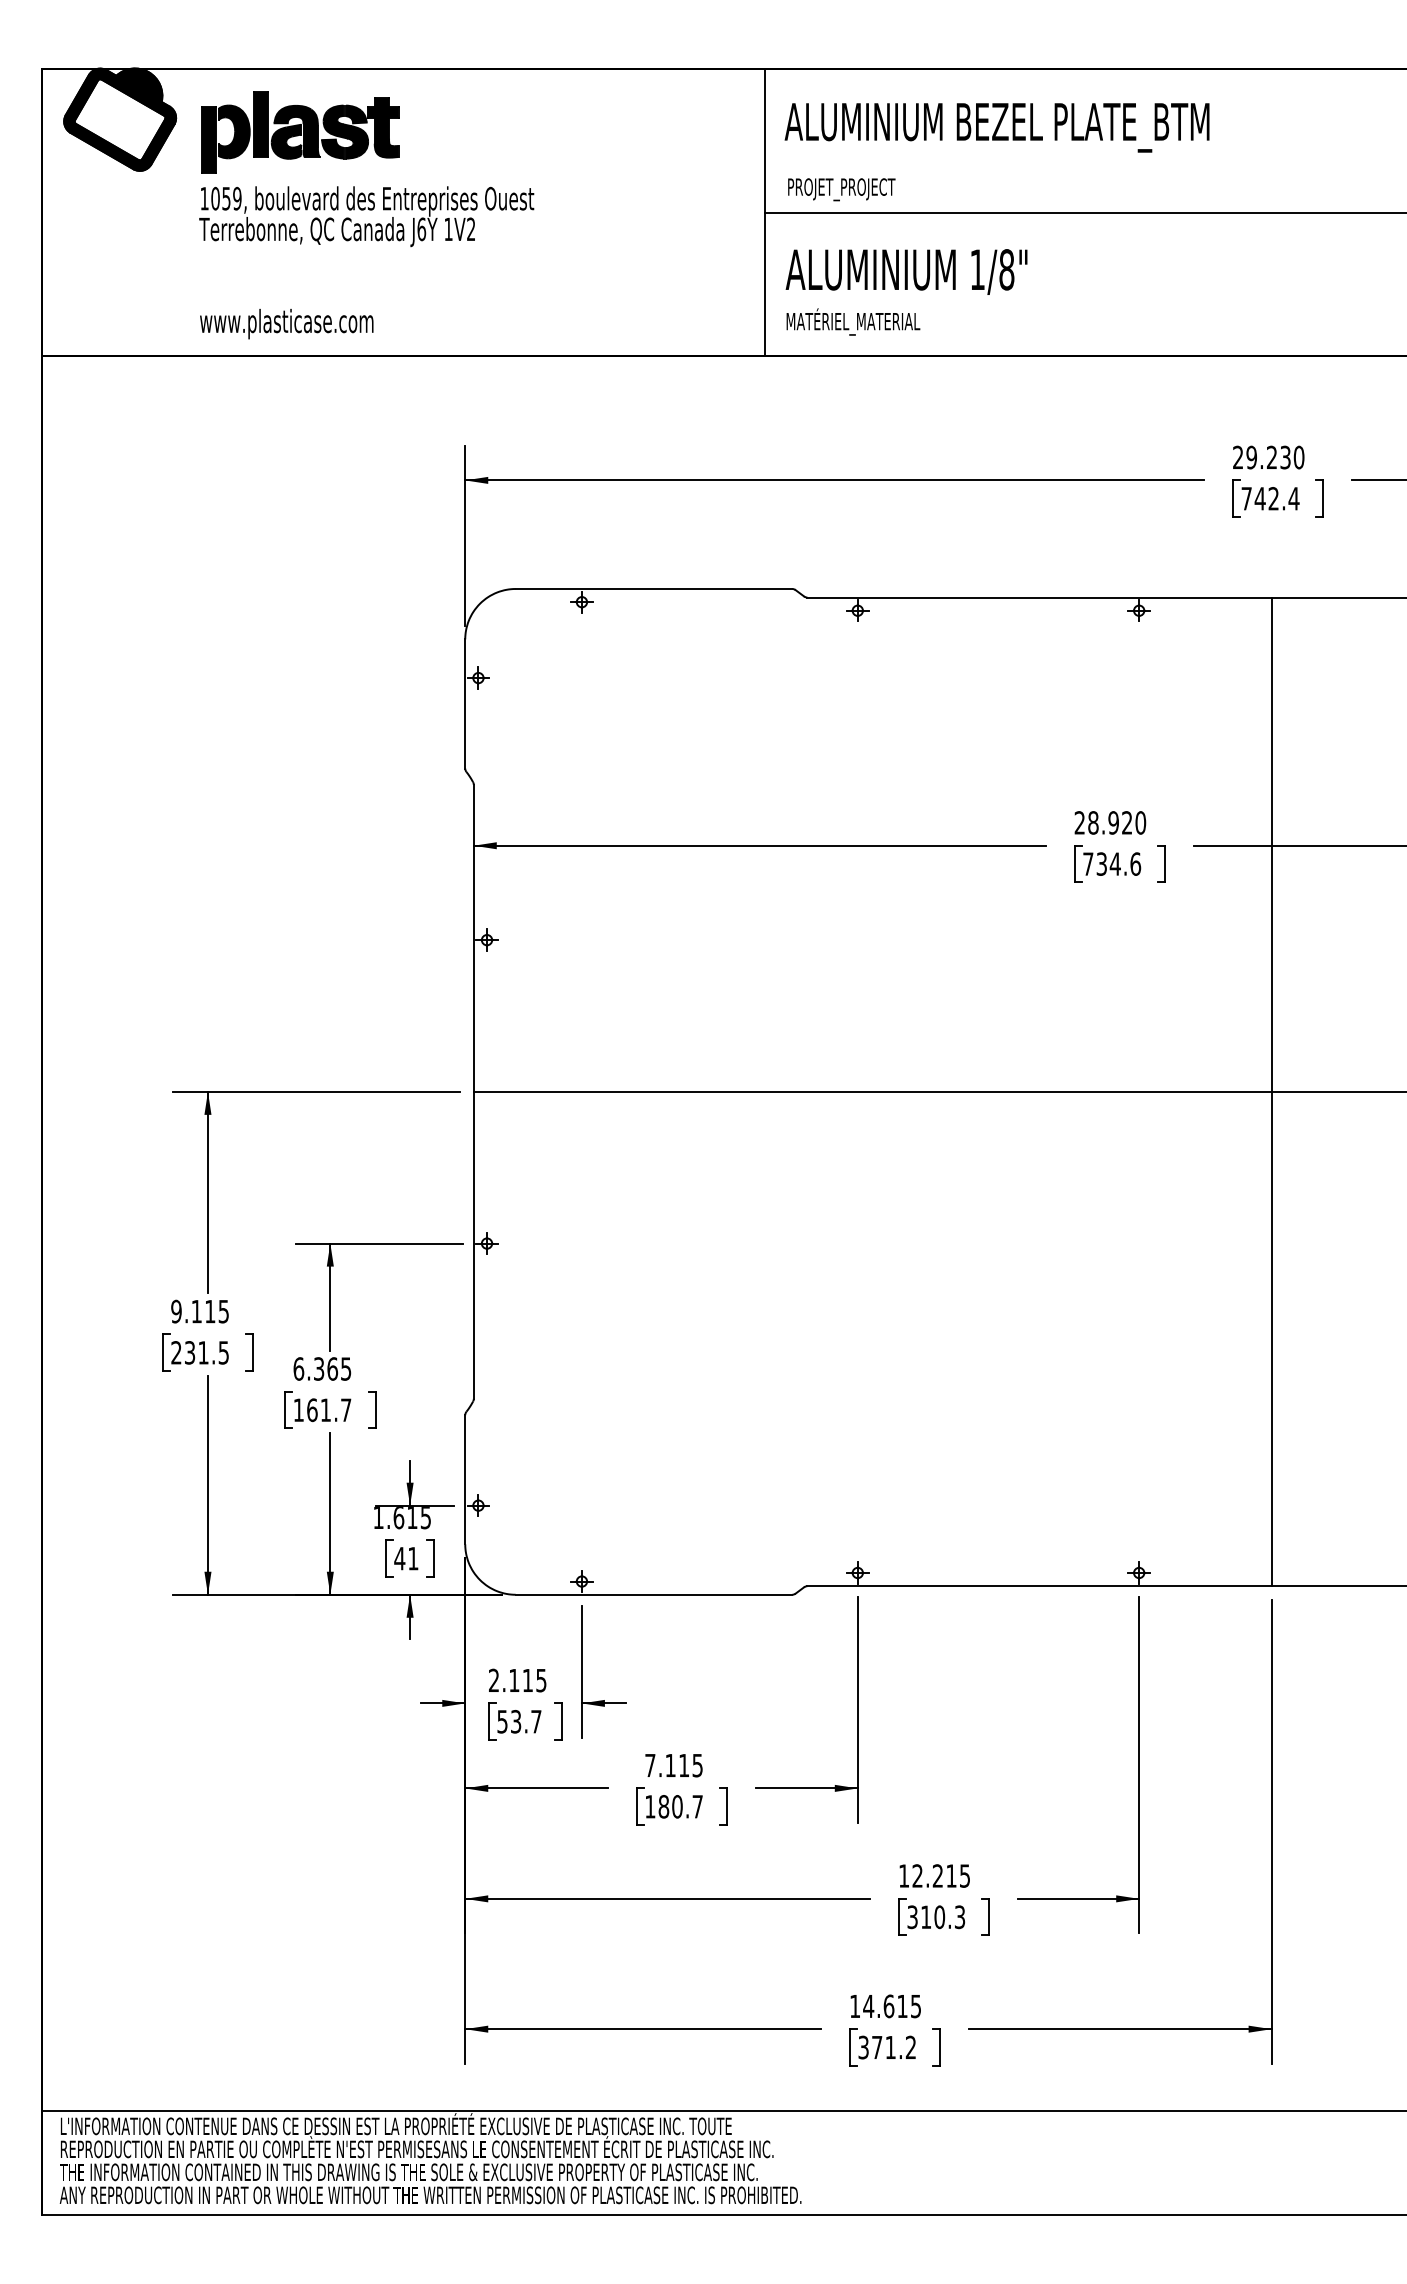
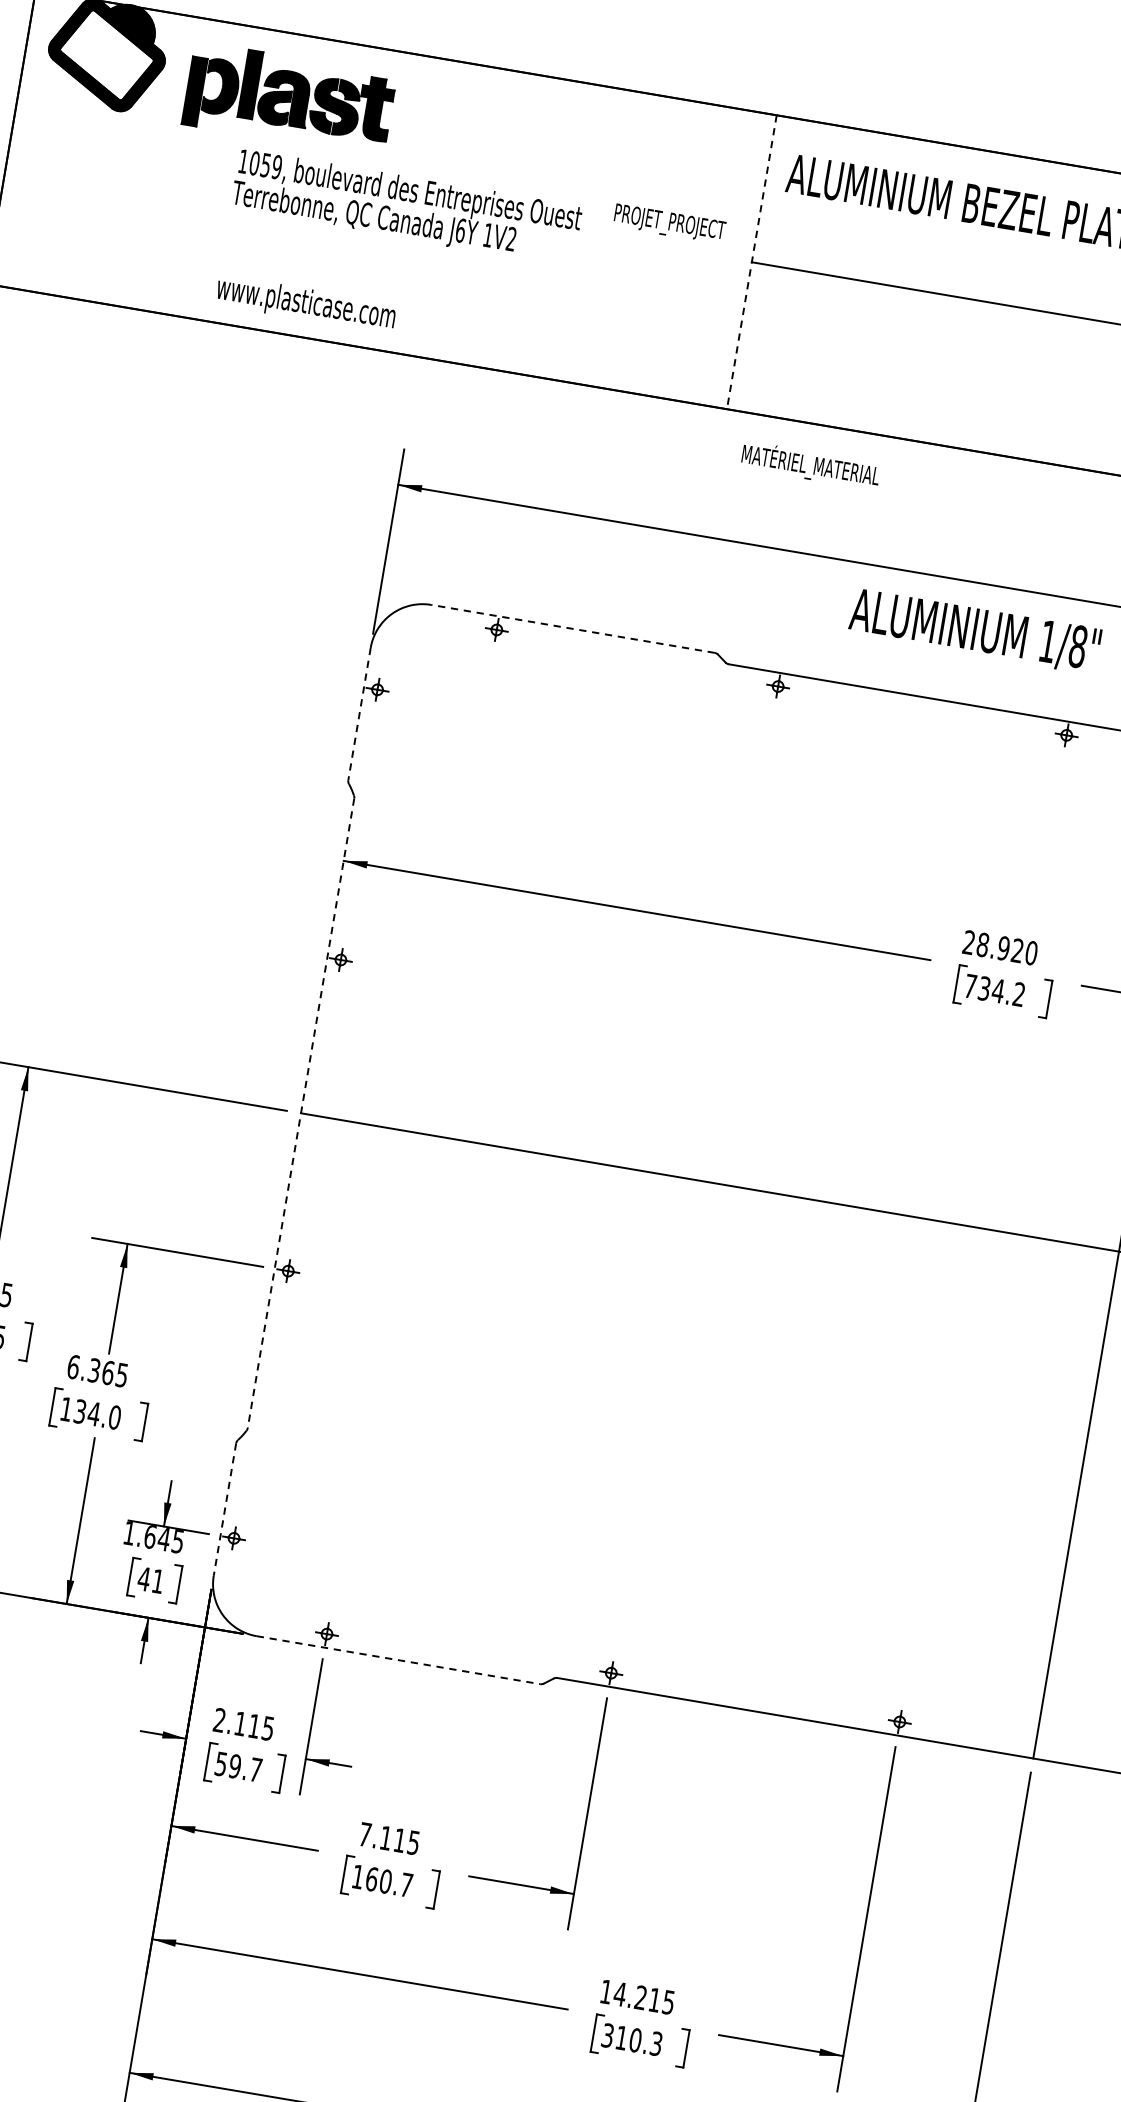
text: (841, 189) -> (669, 223), moved
line: (764, 213) -> (751, 263), solid -> dashed
text: (366, 262) -> (398, 255), moved
text: (906, 271) -> (975, 630), moved
text: (853, 321) -> (811, 465), moved
line: (653, 588) -> (572, 628), solid -> dashed
line: (465, 703) -> (359, 713), solid -> dashed
text: (1135, 863) -> (1019, 993), 734.6 -> 734.2
line: (473, 1091) -> (300, 1112), solid -> dashed
text: (329, 1410) -> (97, 1414), 161.7 -> 134.0
line: (465, 1479) -> (225, 1509), solid -> dashed
text: (411, 1517) -> (163, 1538), 1.615 -> 1.645
line: (654, 1594) -> (399, 1659), solid -> dashed
text: (515, 1721) -> (234, 1766), 53.7 -> 59.7
text: (663, 1806) -> (371, 1878), 180.7 -> 160.7
text: (917, 1875) -> (620, 1993), 12.215 -> 14.215

